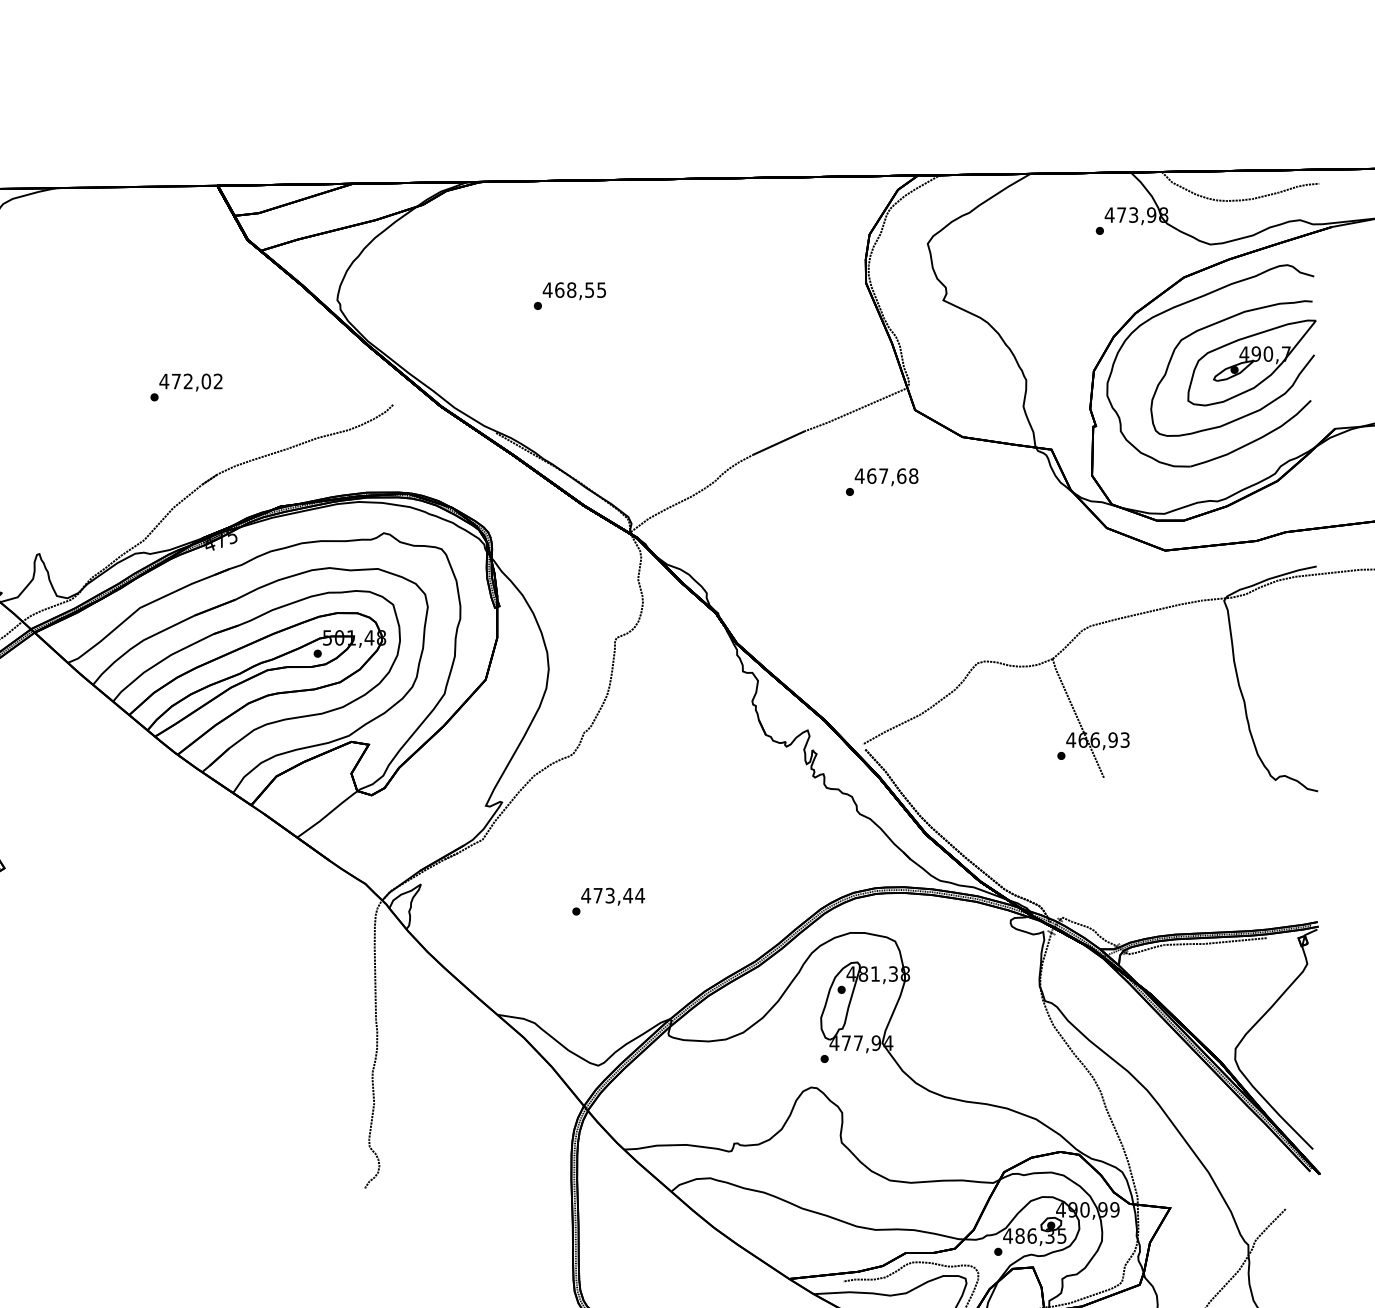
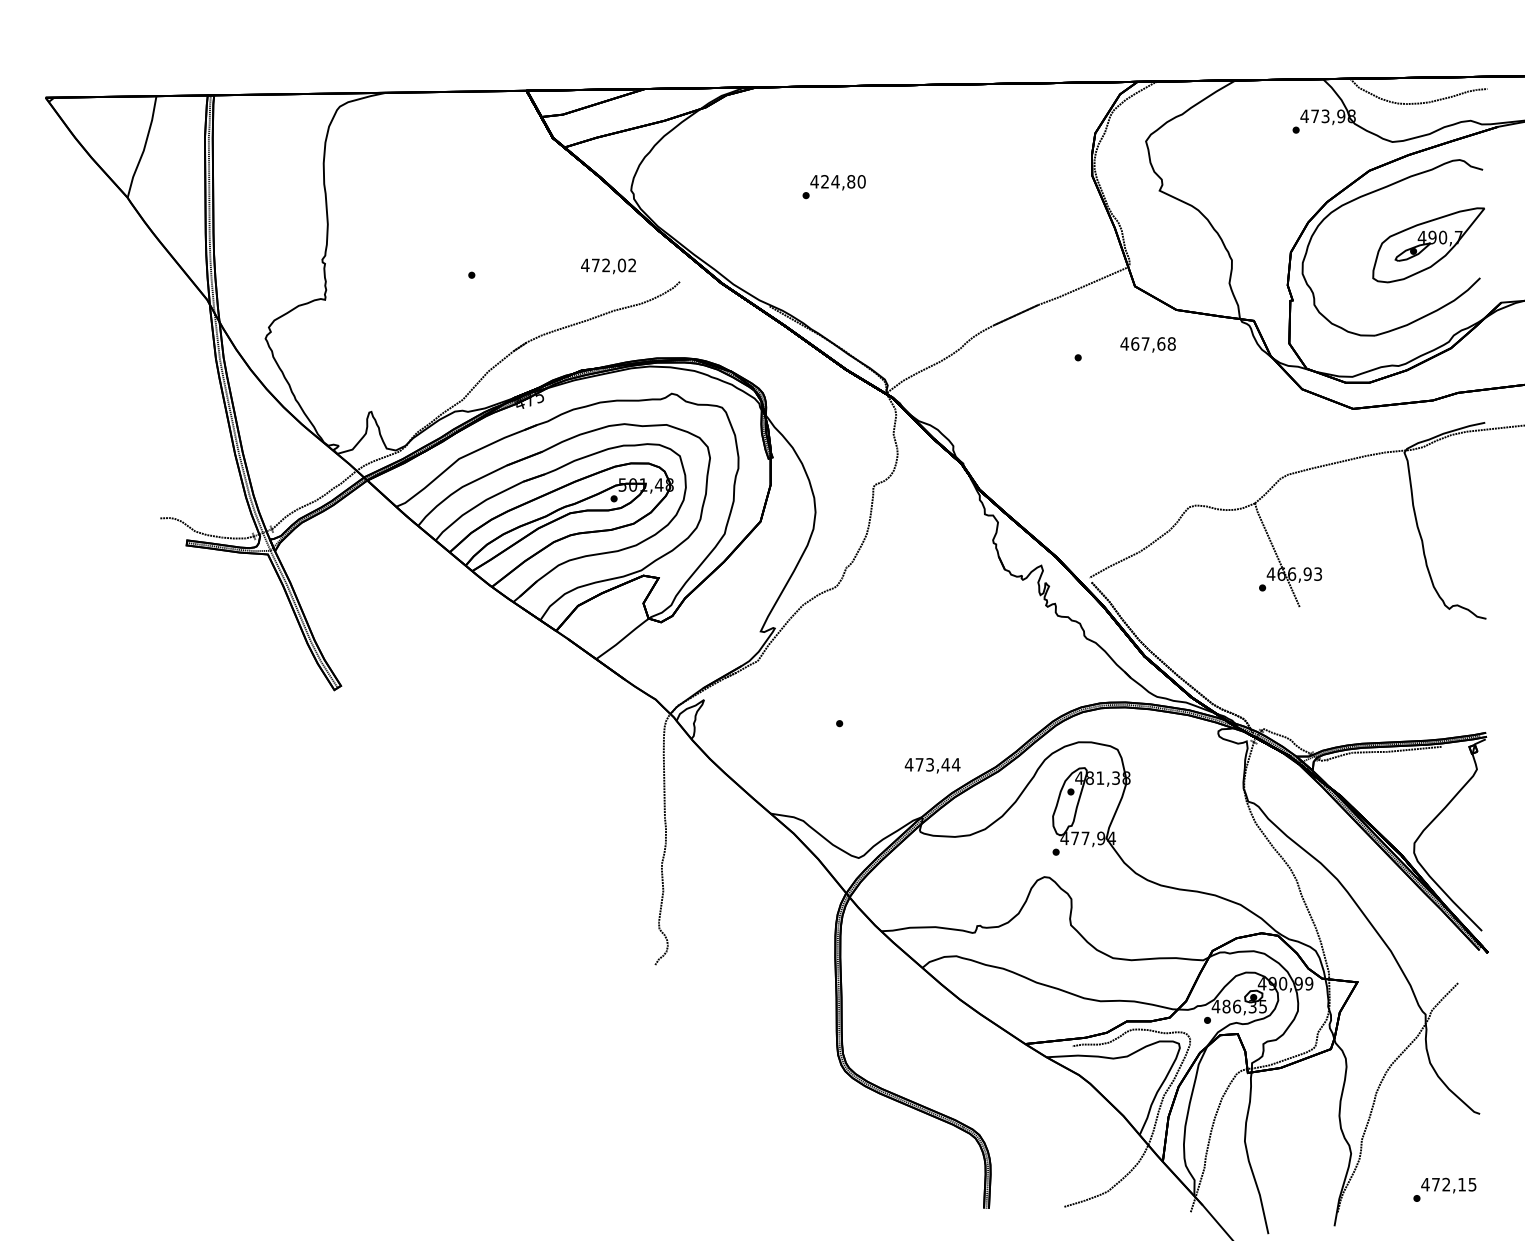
text: (580, 289) -> (843, 181), 468,55 -> 424,80
part: (1217, 324) -> (1398, 211), removed
text: (190, 382) -> (608, 266), moved
text: (885, 476) -> (1147, 344), moved
text: (612, 896) -> (932, 765), moved

